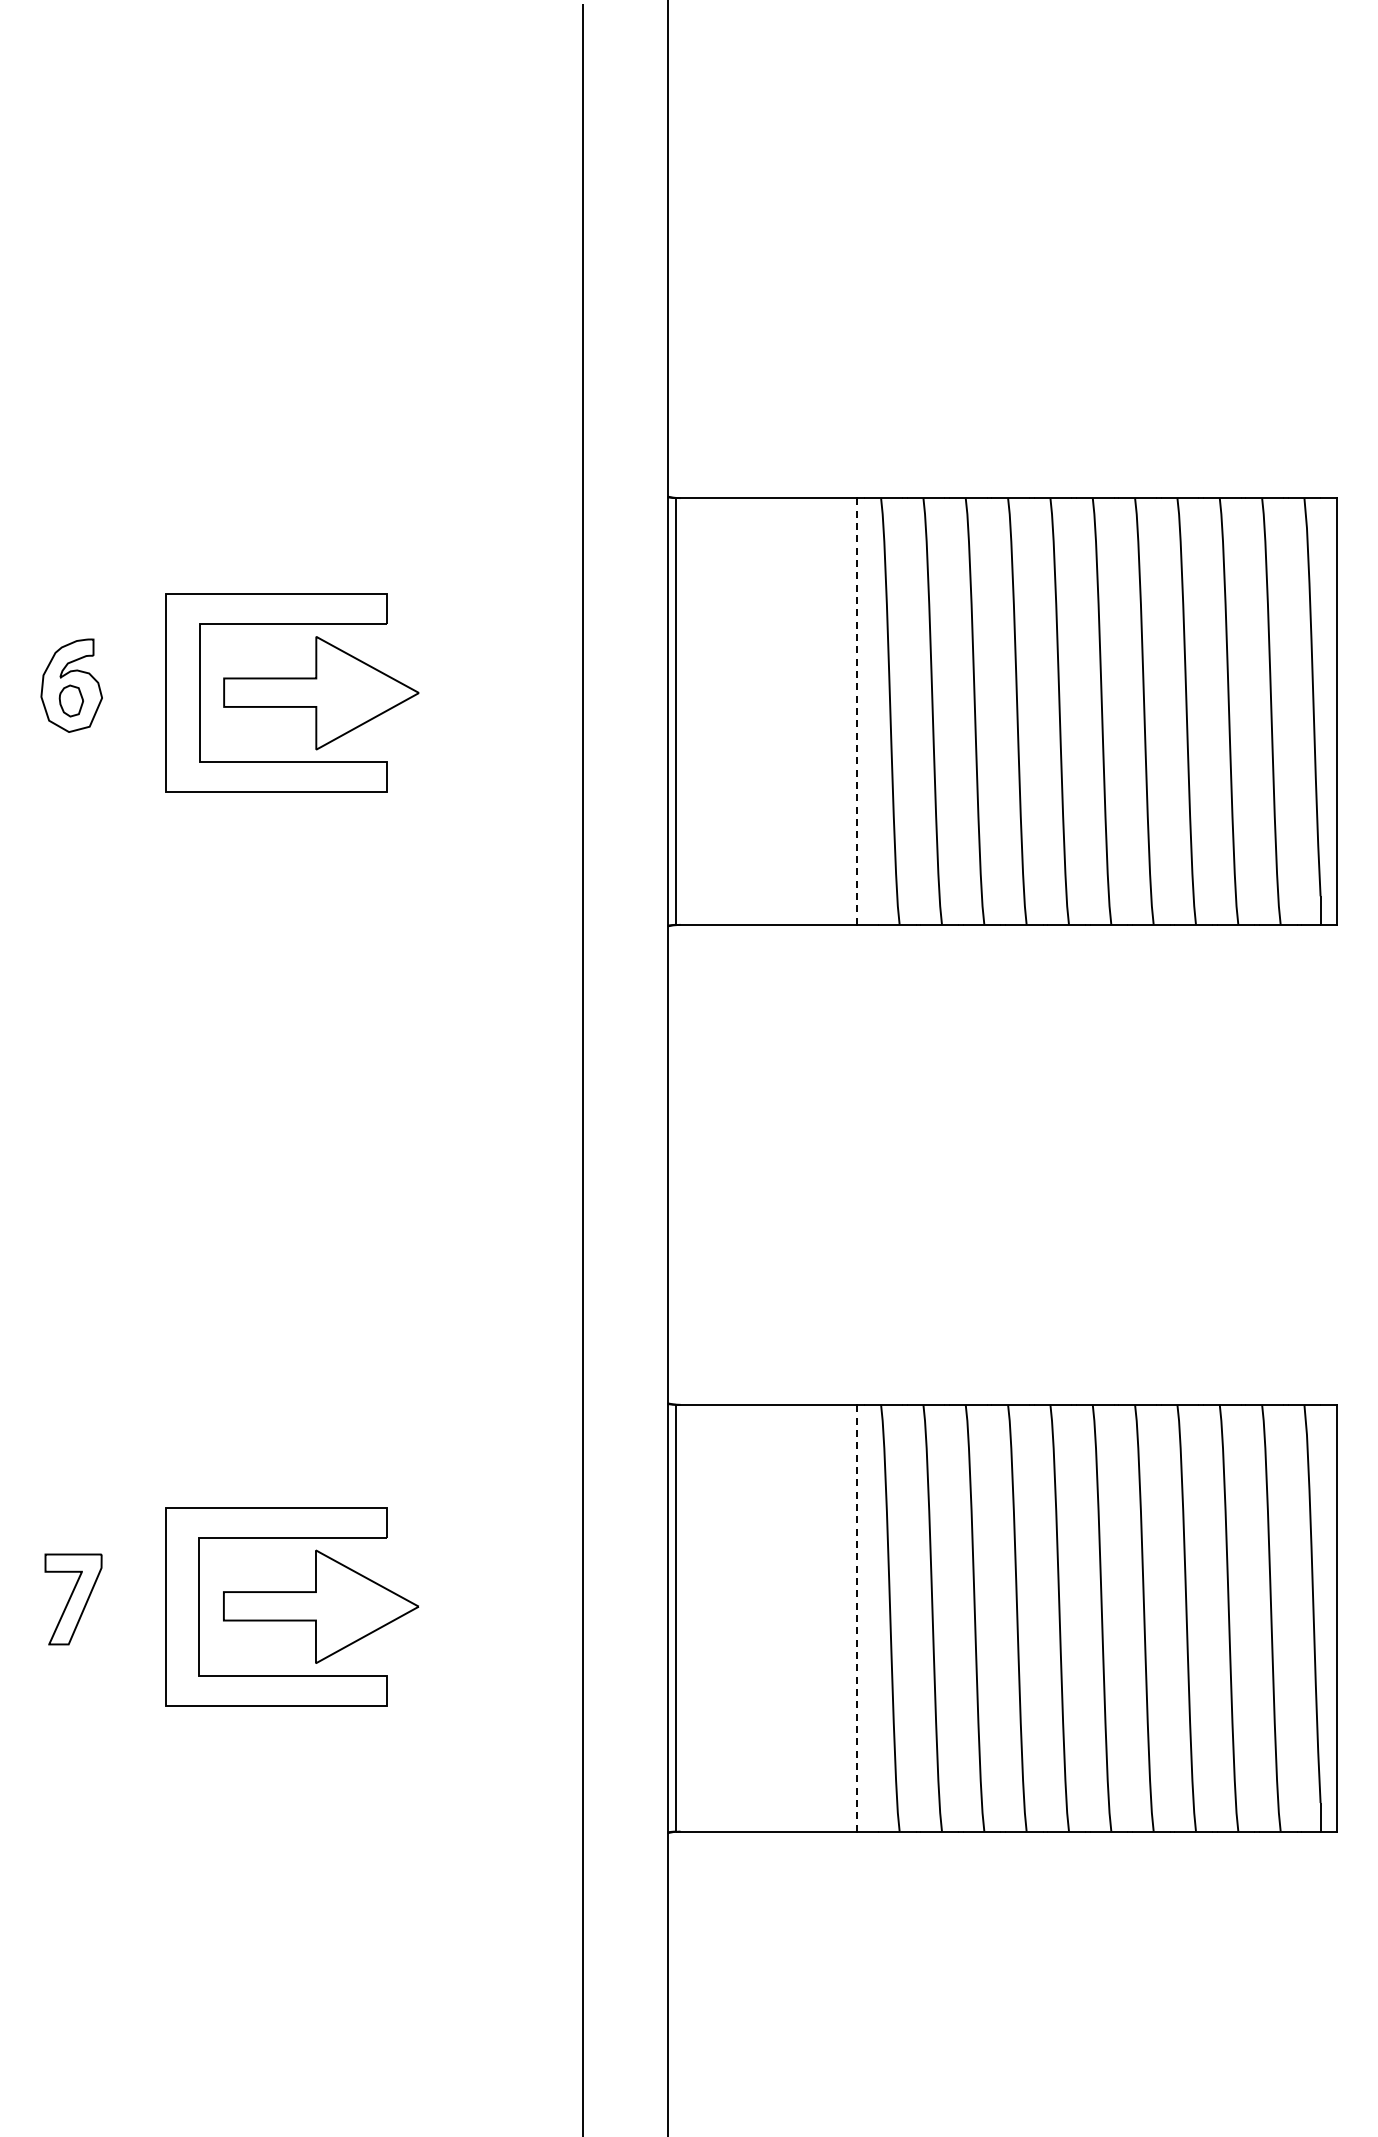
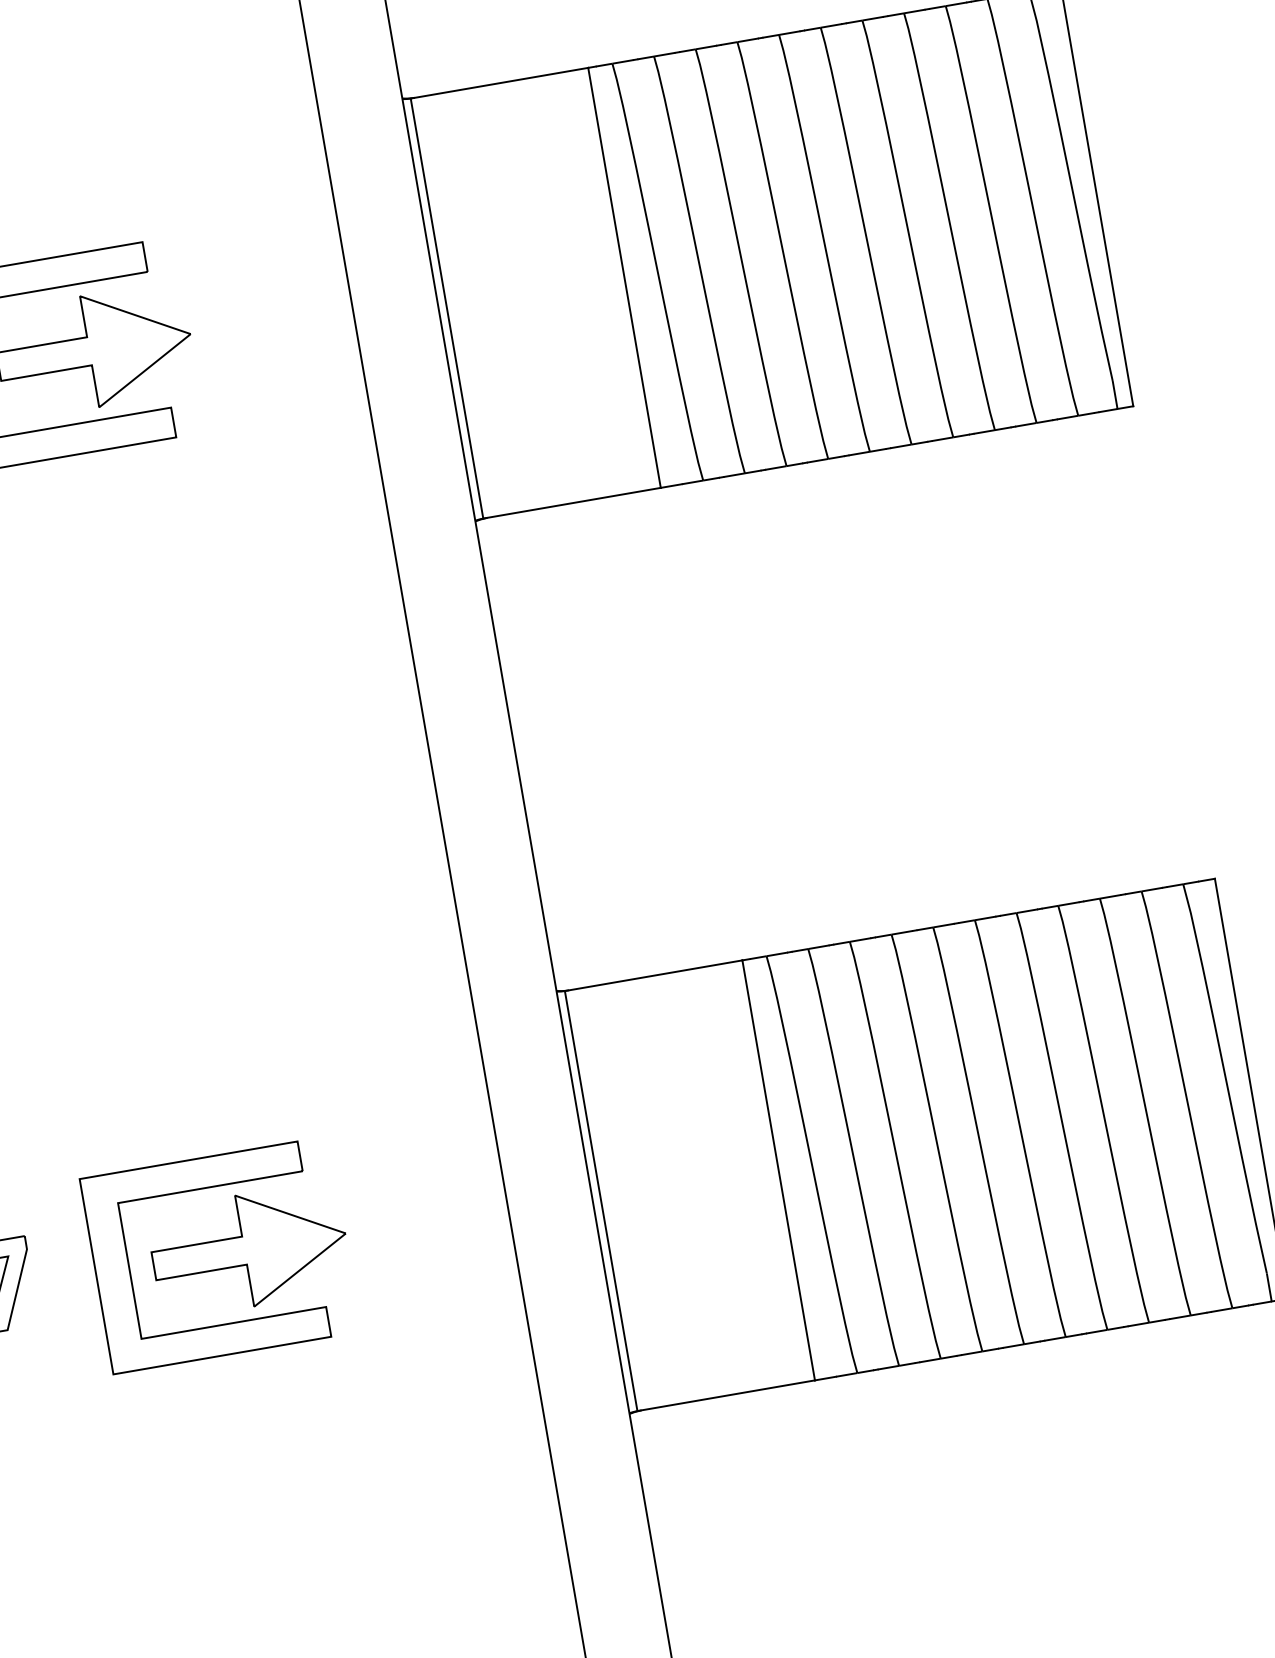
line: (856, 710) -> (624, 276), dashed -> solid
line: (856, 1617) -> (778, 1169), dashed -> solid

